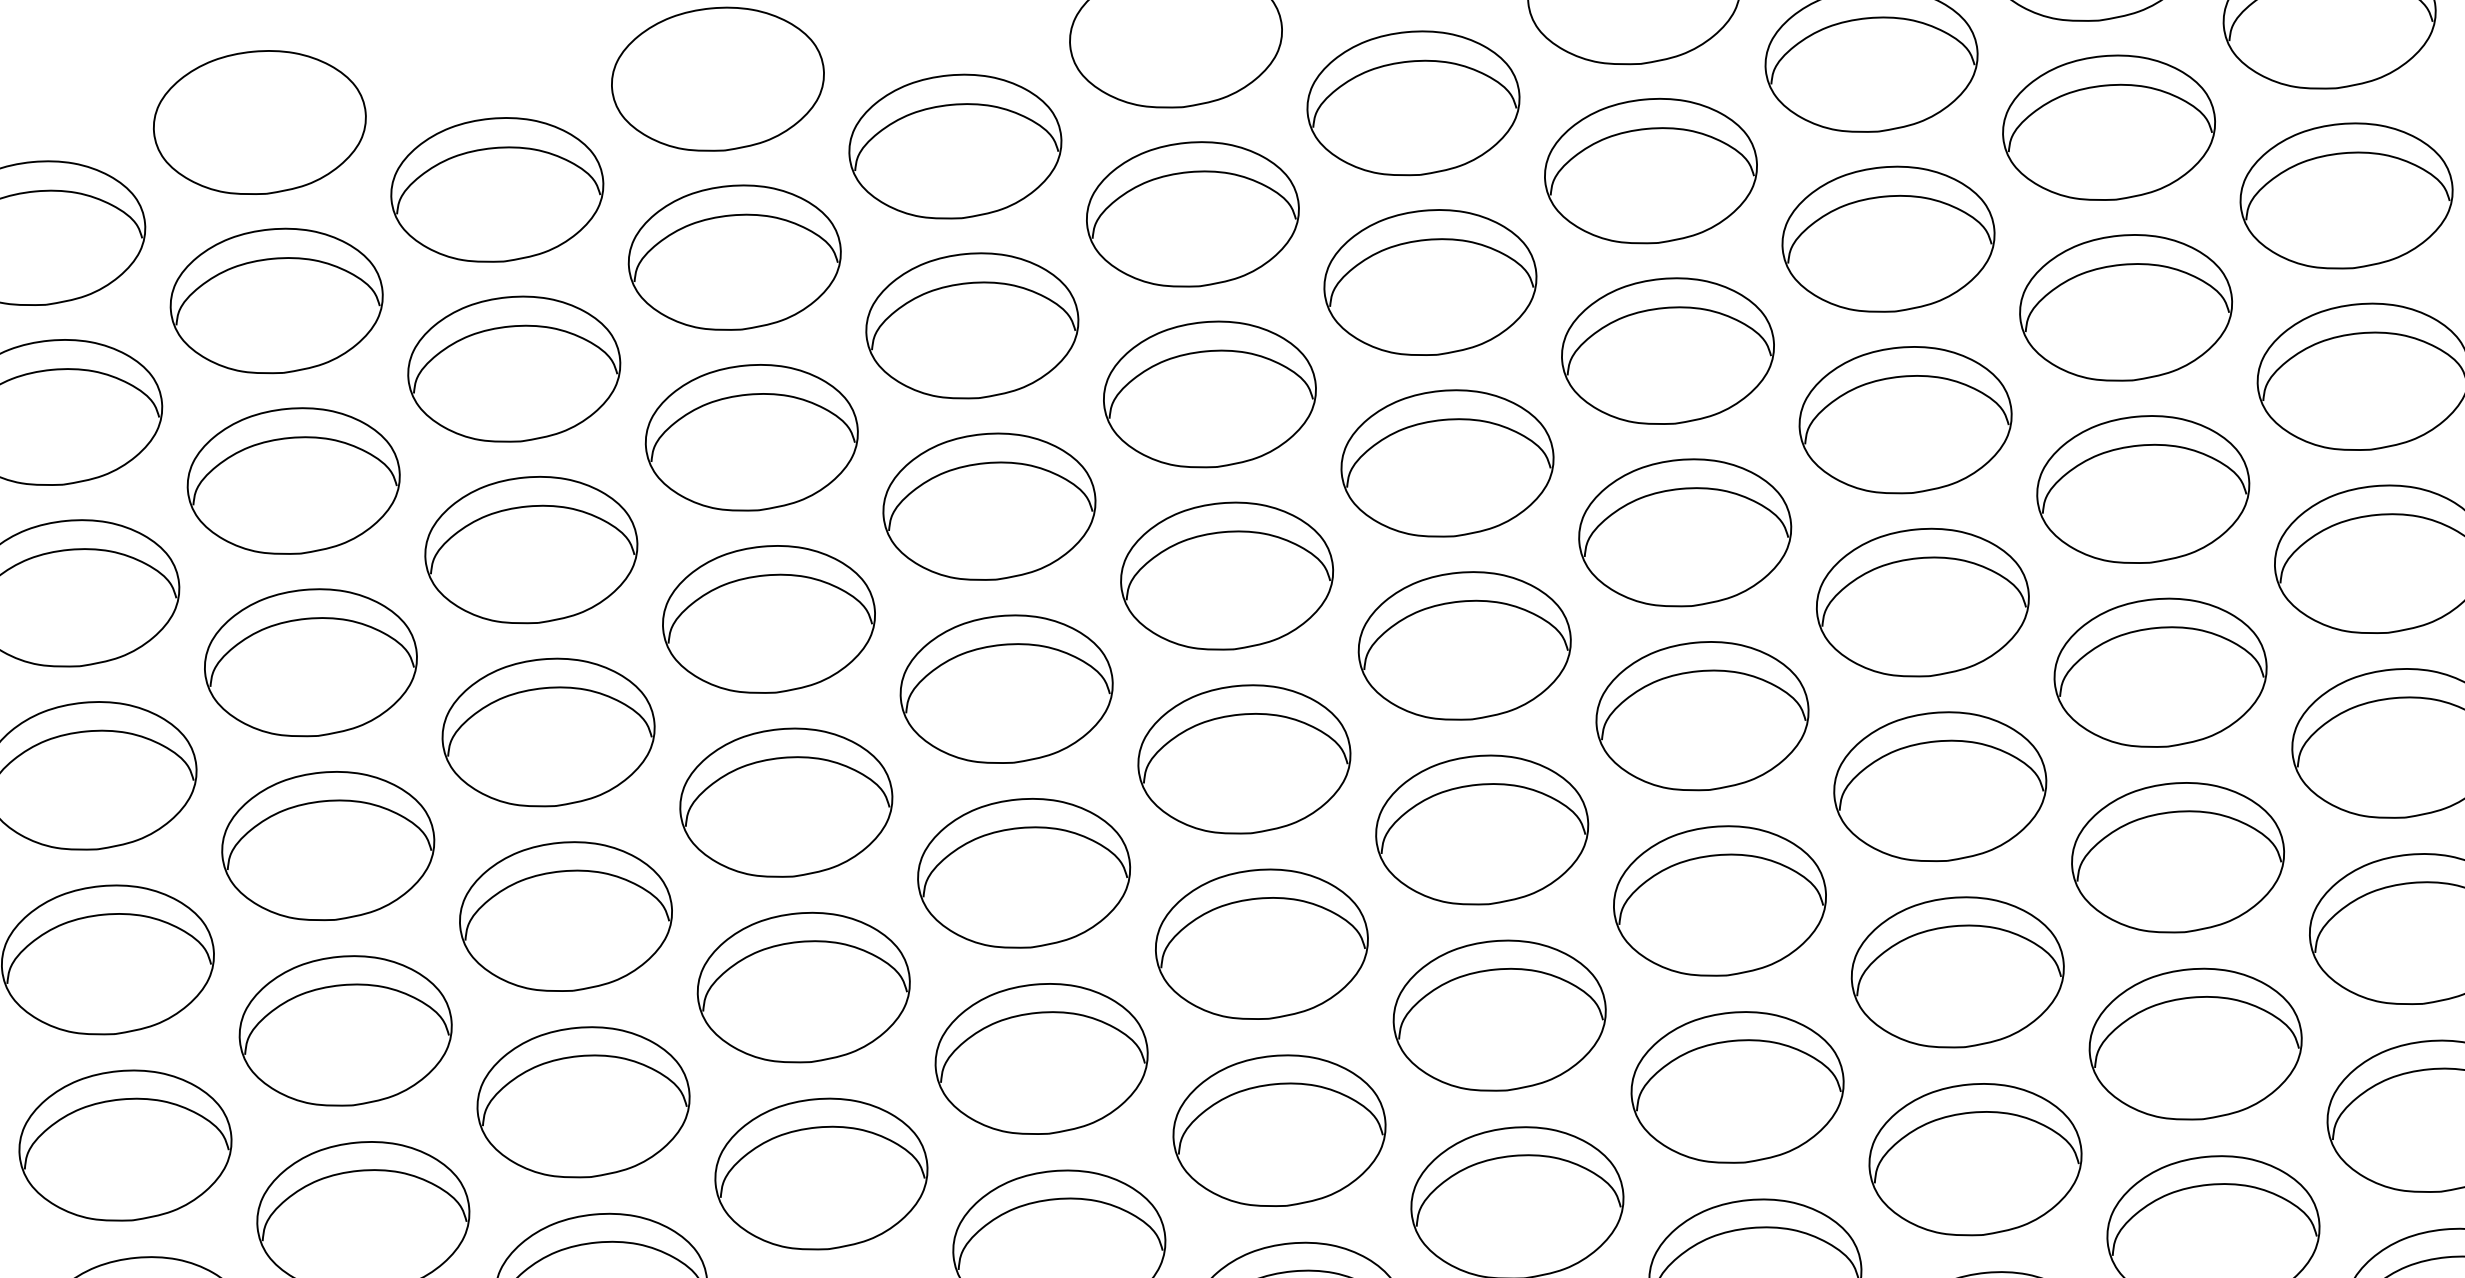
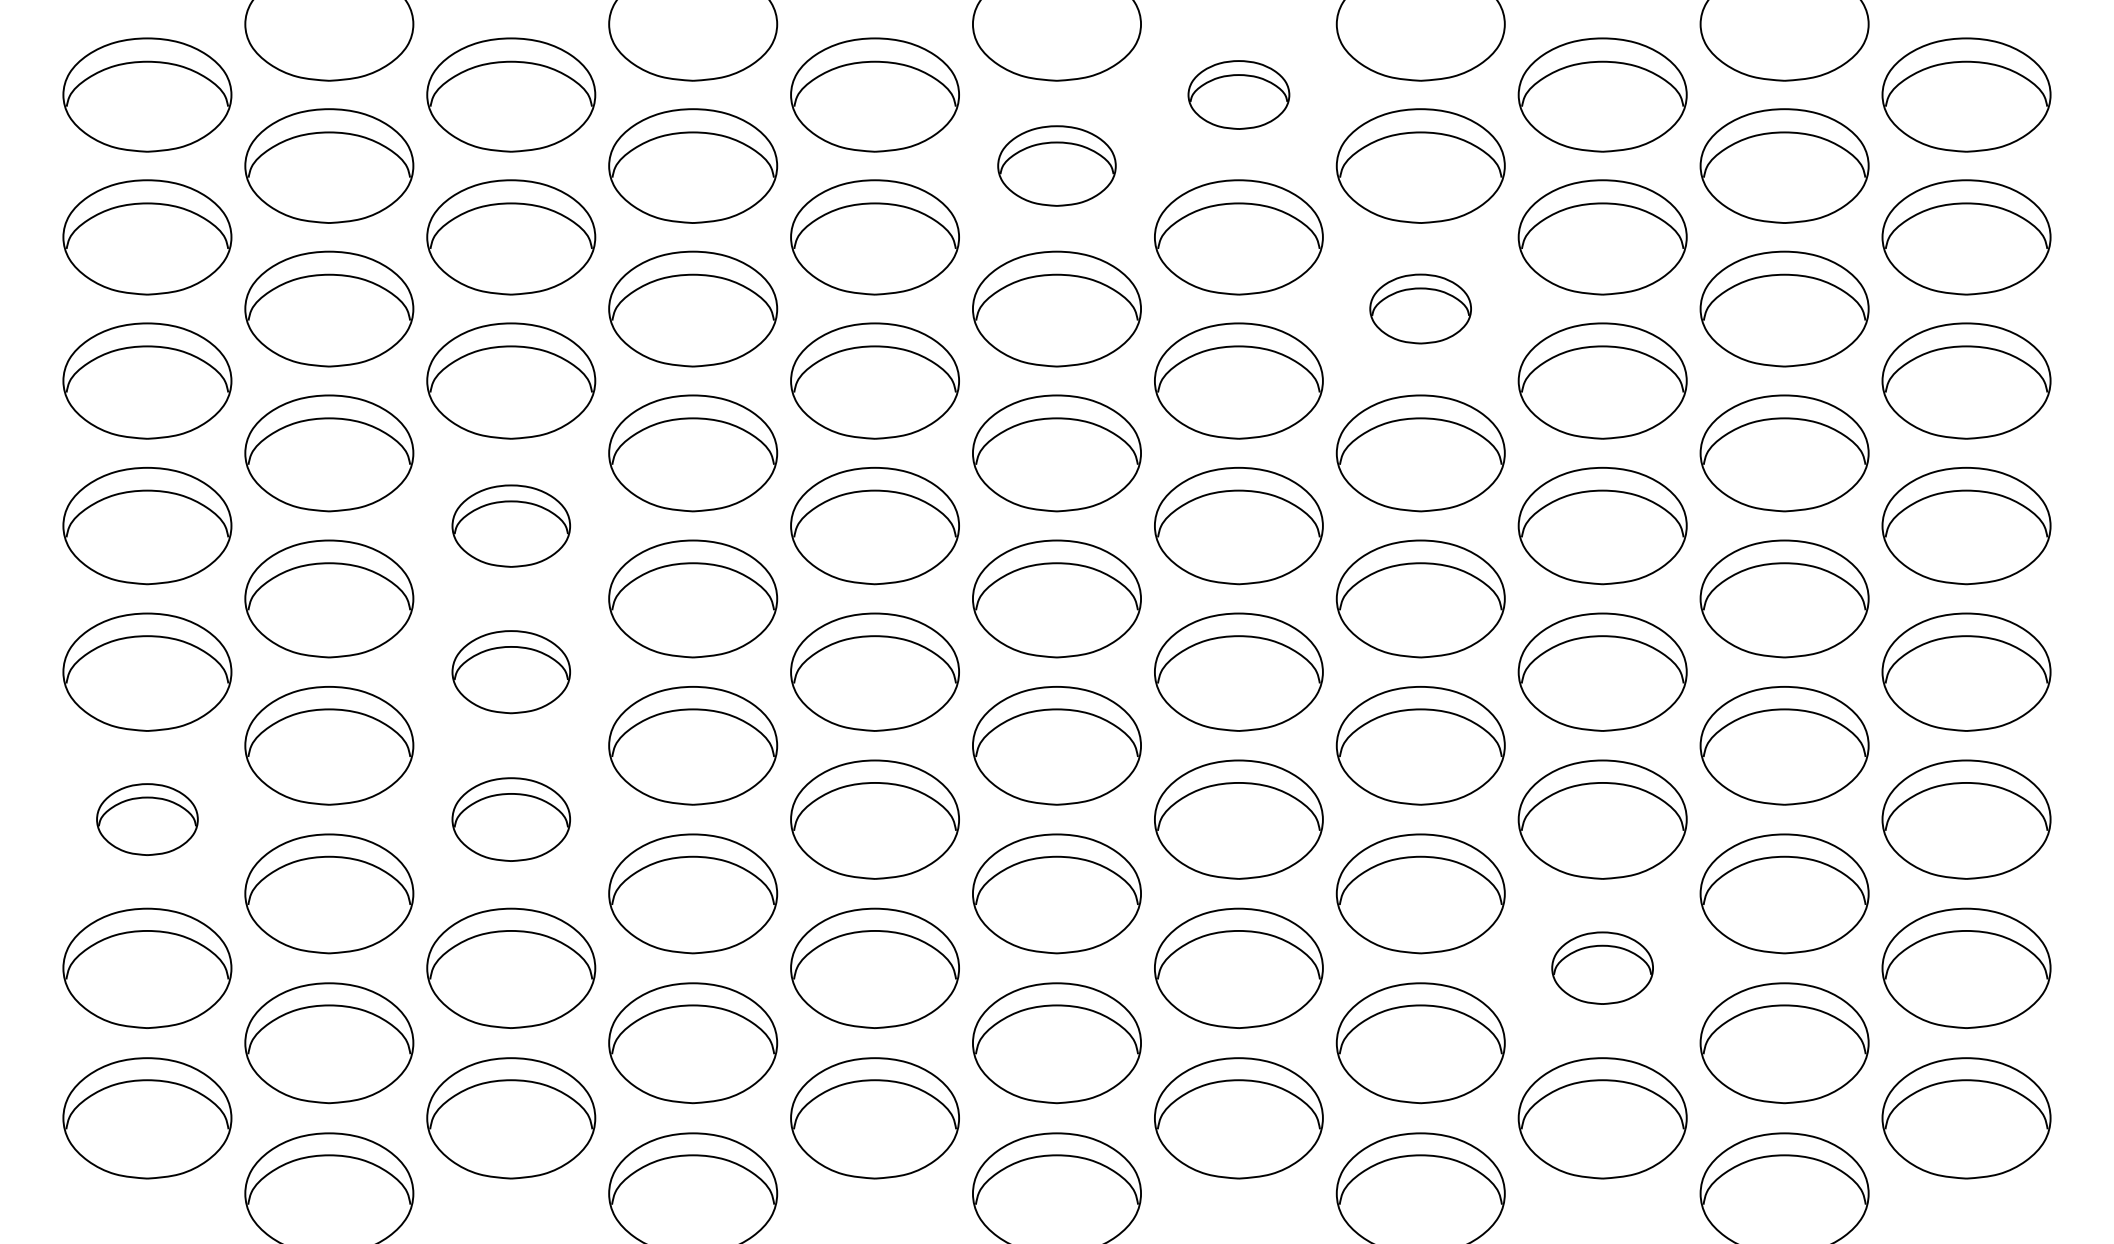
part: (1412, 102) -> (1238, 94), size x0.6
part: (1192, 213) -> (1056, 165), size x0.7
part: (1667, 350) -> (1420, 308), size x0.6
part: (548, 733) -> (511, 526), size x0.7
part: (566, 915) -> (511, 671), size x0.7
part: (583, 1102) -> (511, 819), size x0.7
part: (125, 1145) -> (147, 819), size x0.6
part: (1975, 1158) -> (1602, 967), size x0.6

